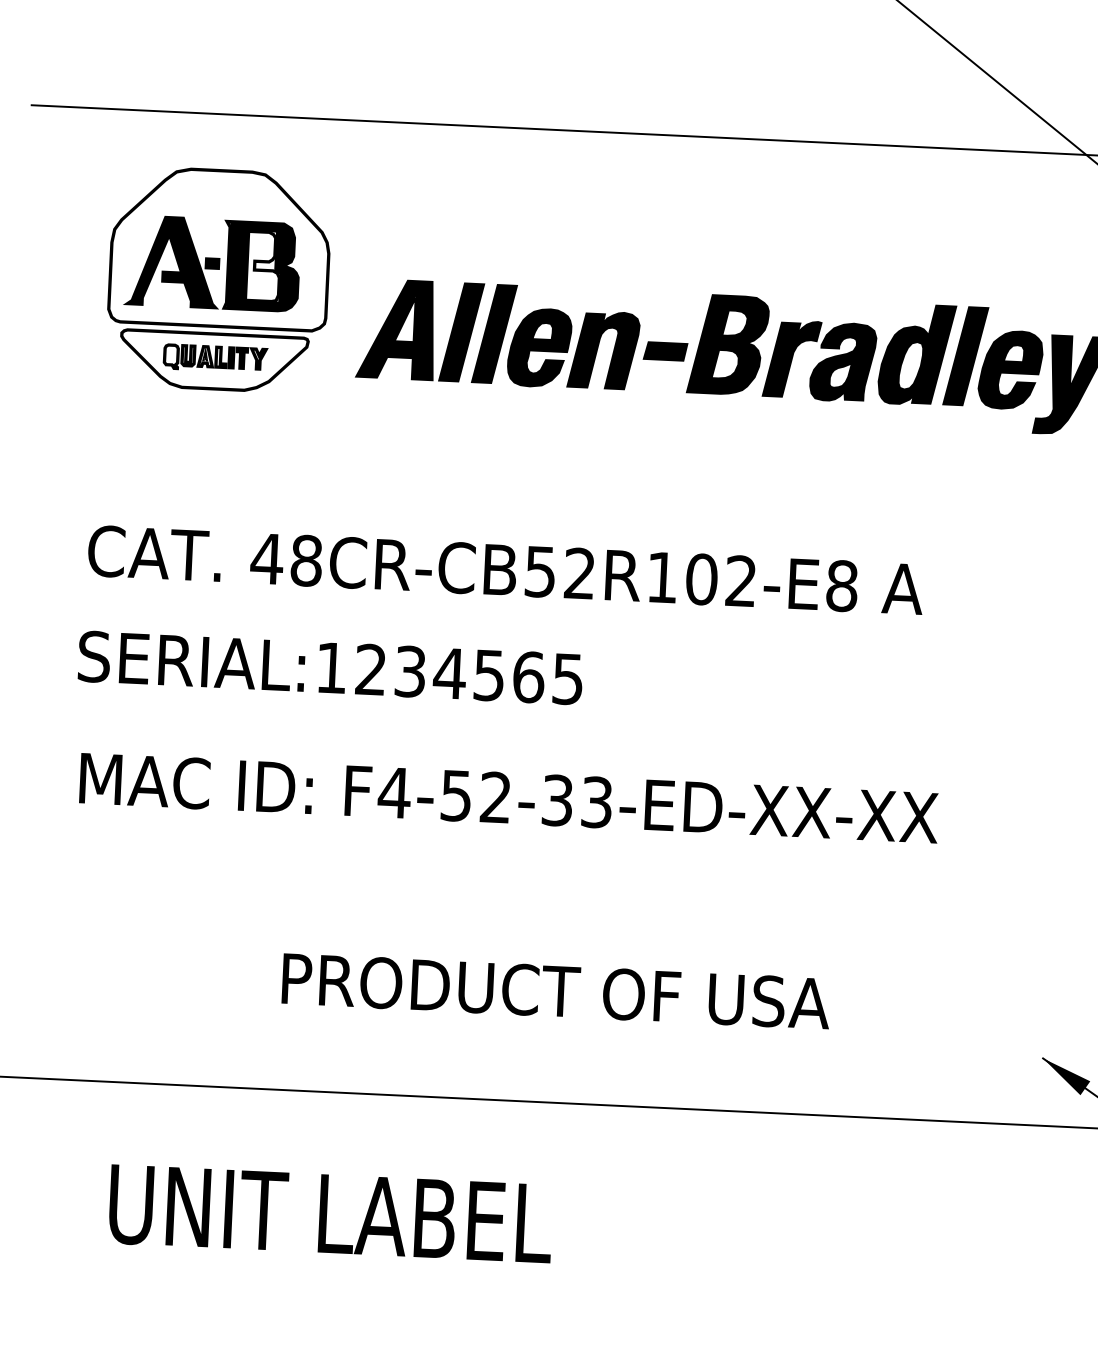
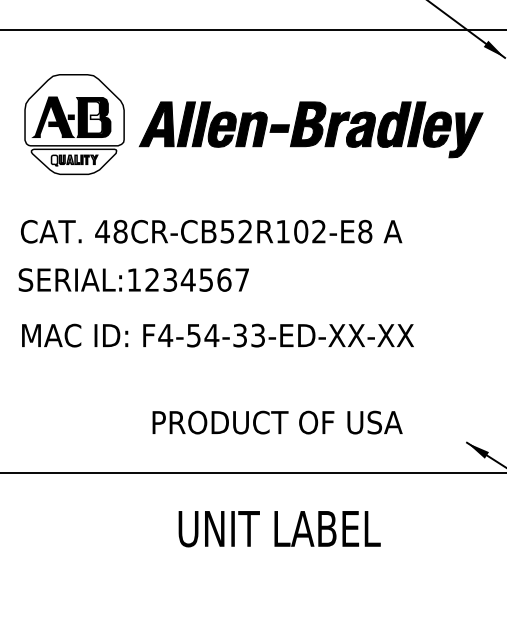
part: (218, 279) -> (74, 124), moved
text: (566, 677) -> (241, 279), SERIAL:1234565 -> SERIAL:1234567
text: (494, 797) -> (211, 335), F4-52-33-ED-XX-XX -> F4-54-33-ED-XX-XX
text: (555, 991) -> (277, 422), moved
text: (330, 1215) -> (279, 529), moved

